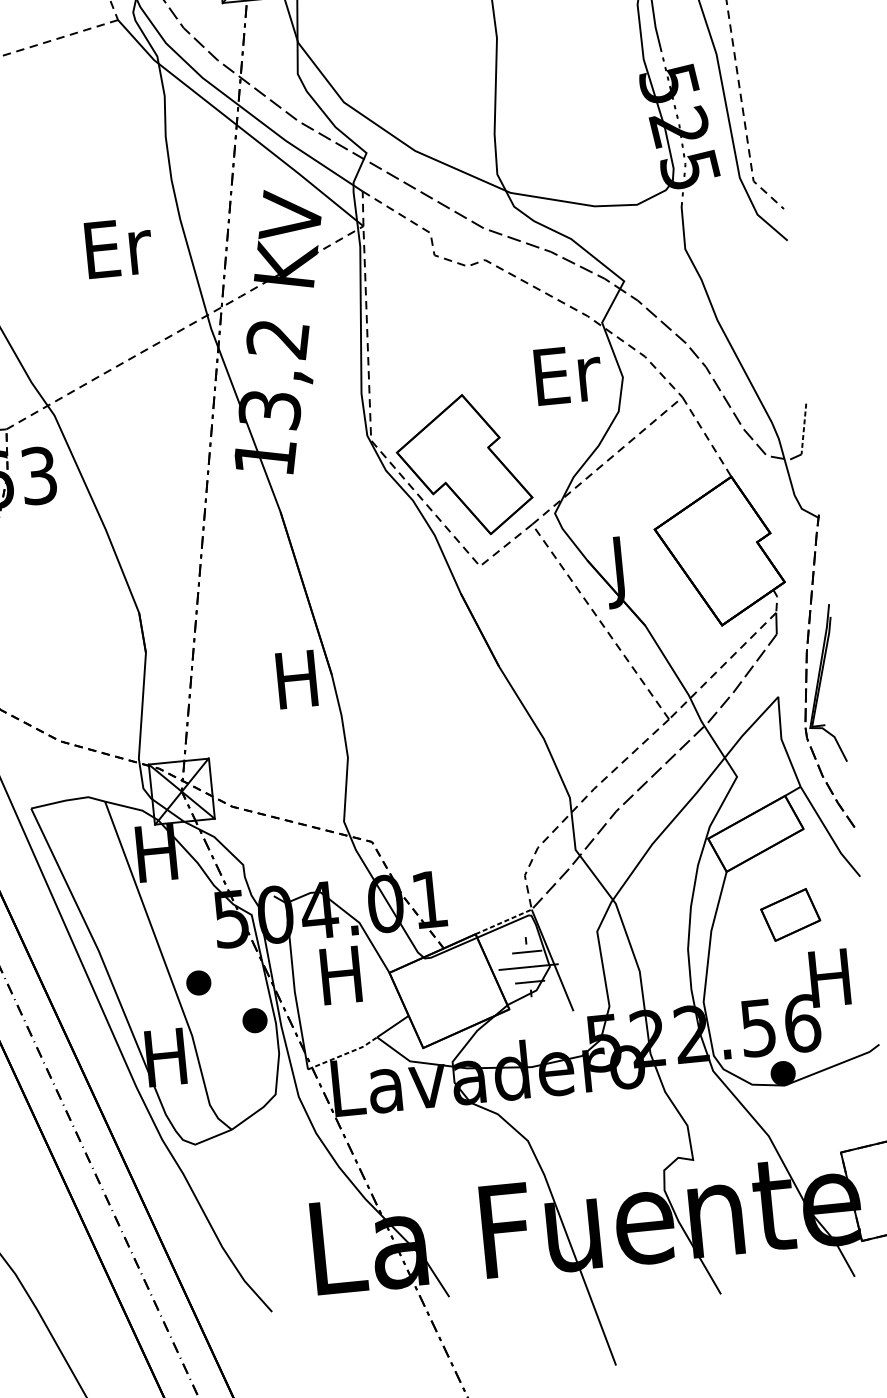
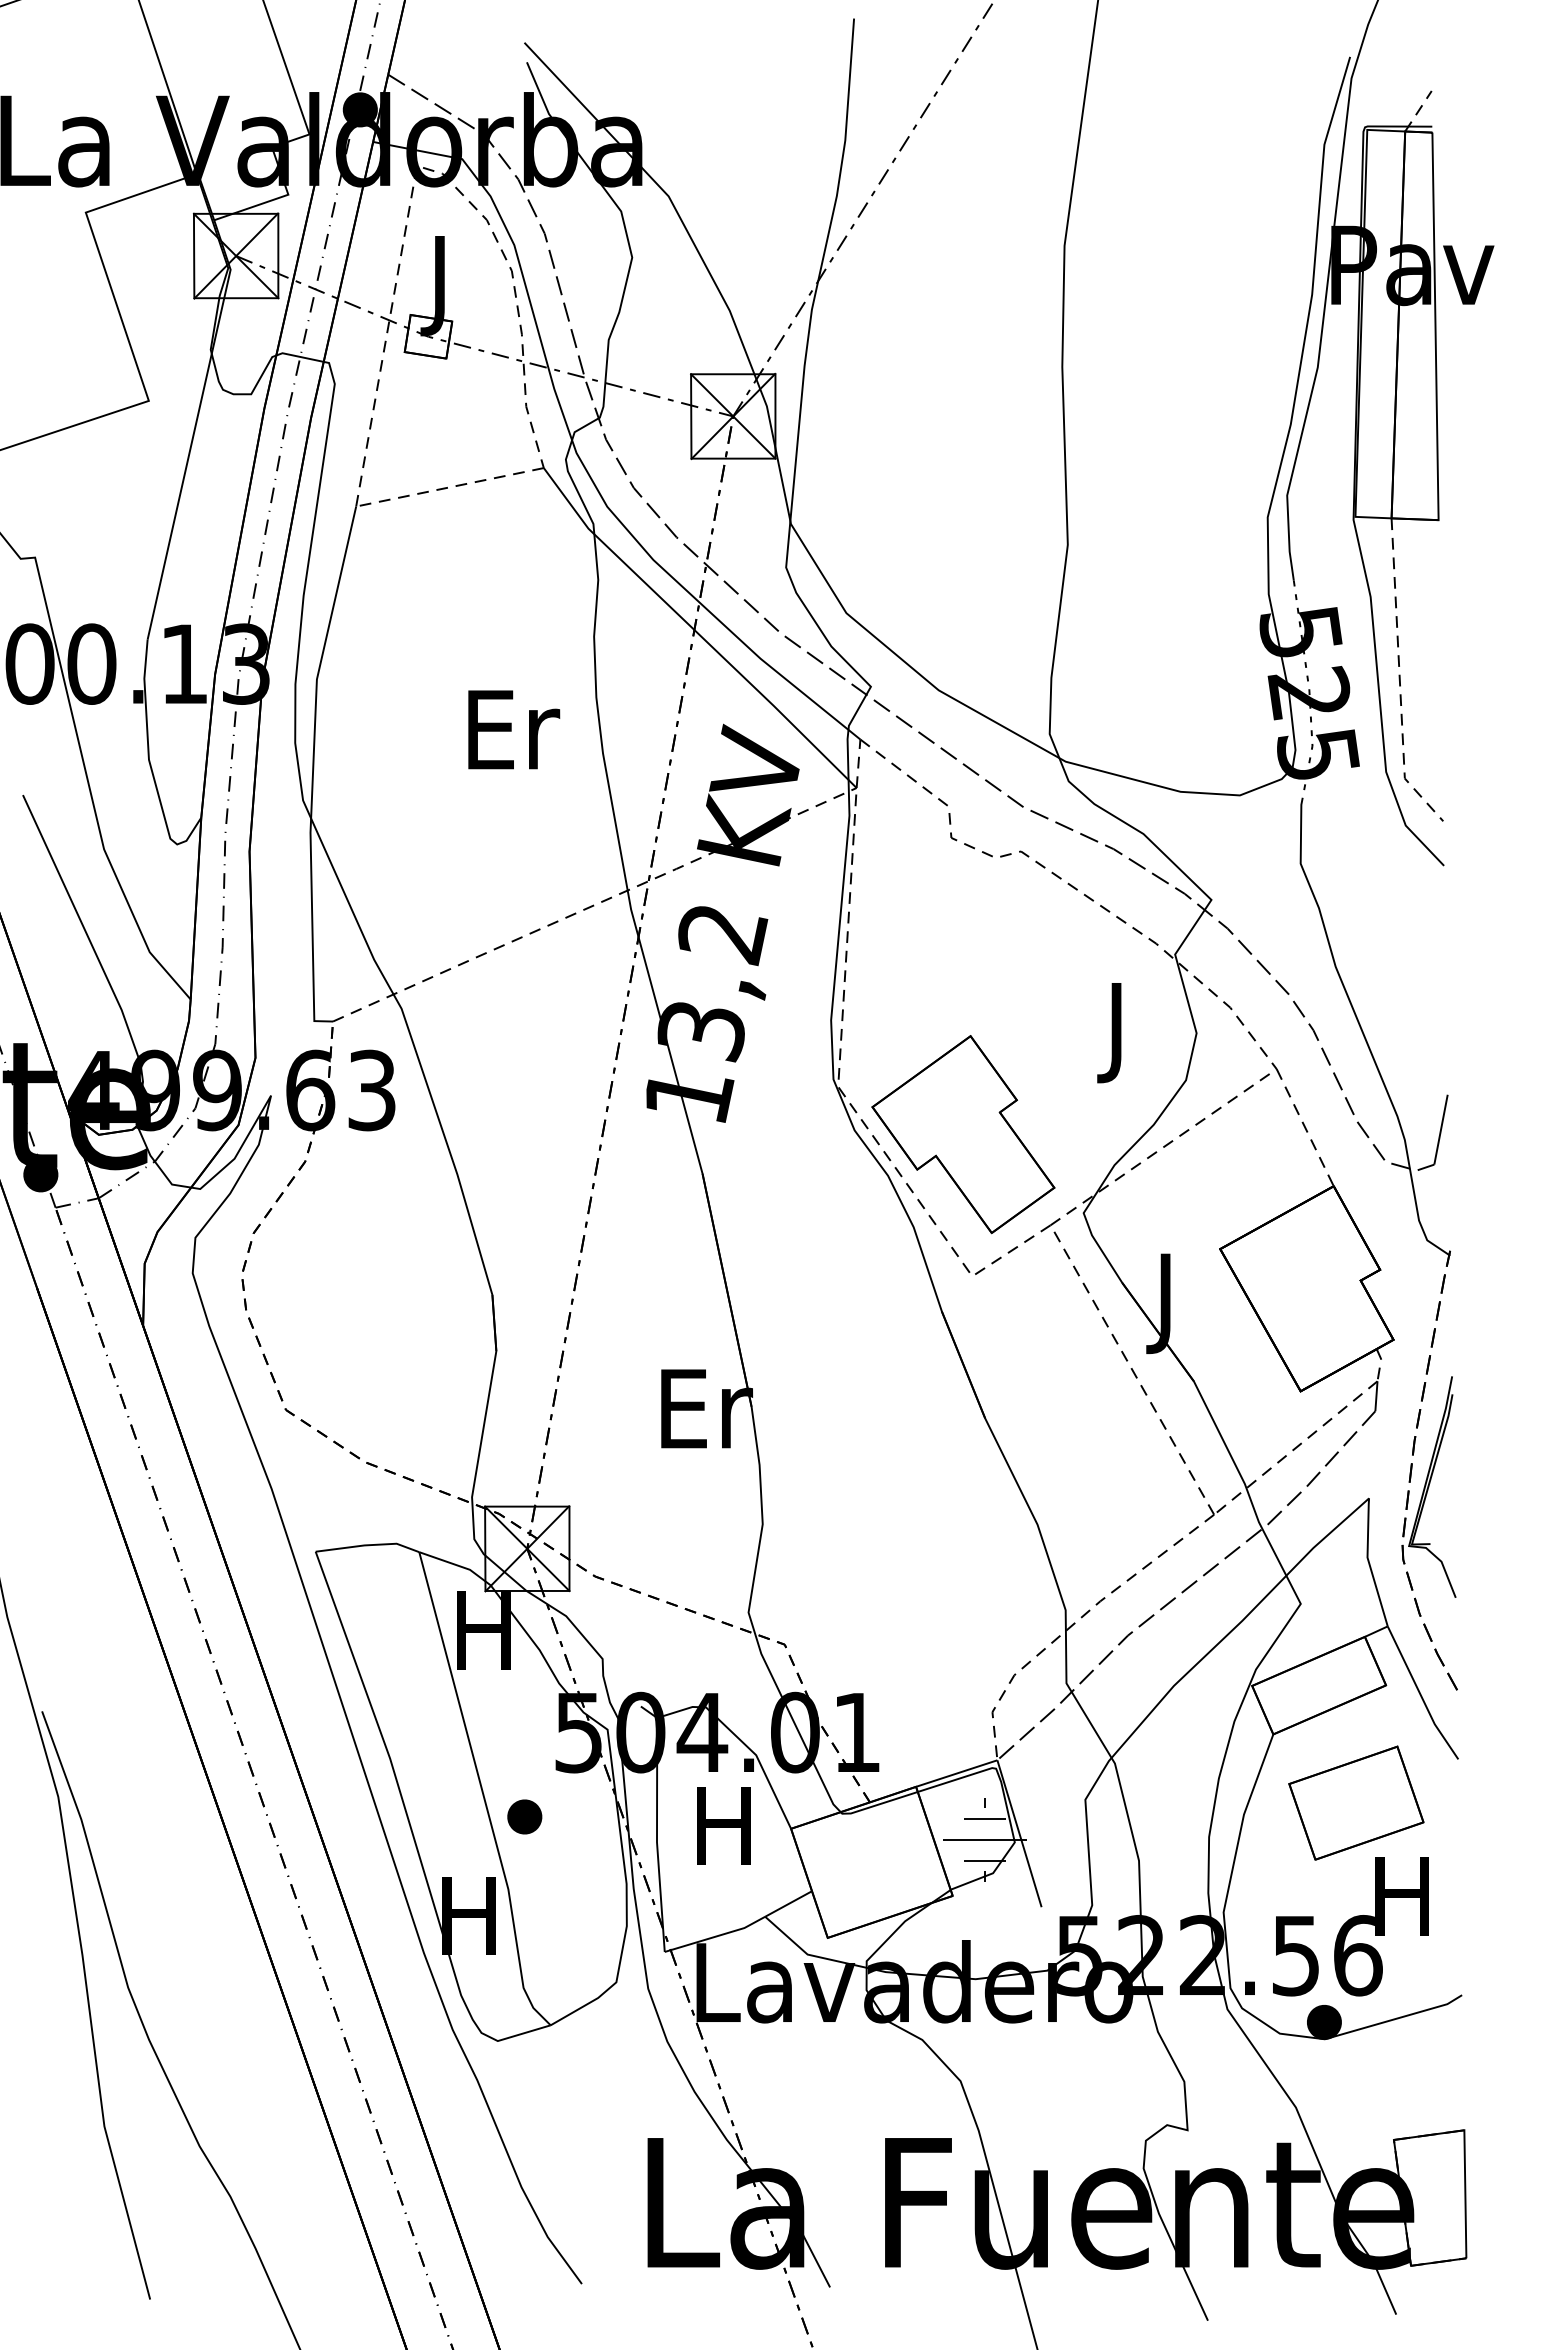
text: (119, 247) -> (514, 729), moved
text: (569, 382) -> (1121, 1033), Er -> J
line: (804, 428) -> (1441, 1129), dashed -> solid
text: (300, 679) -> (707, 1408), H -> Er
part: (790, 914) -> (1356, 1802), size x1.67
line: (503, 921) -> (956, 1773), dashed -> solid
part: (254, 1020) -> (597, 1876), removed
line: (343, 1054) -> (716, 1936), dashed -> solid

